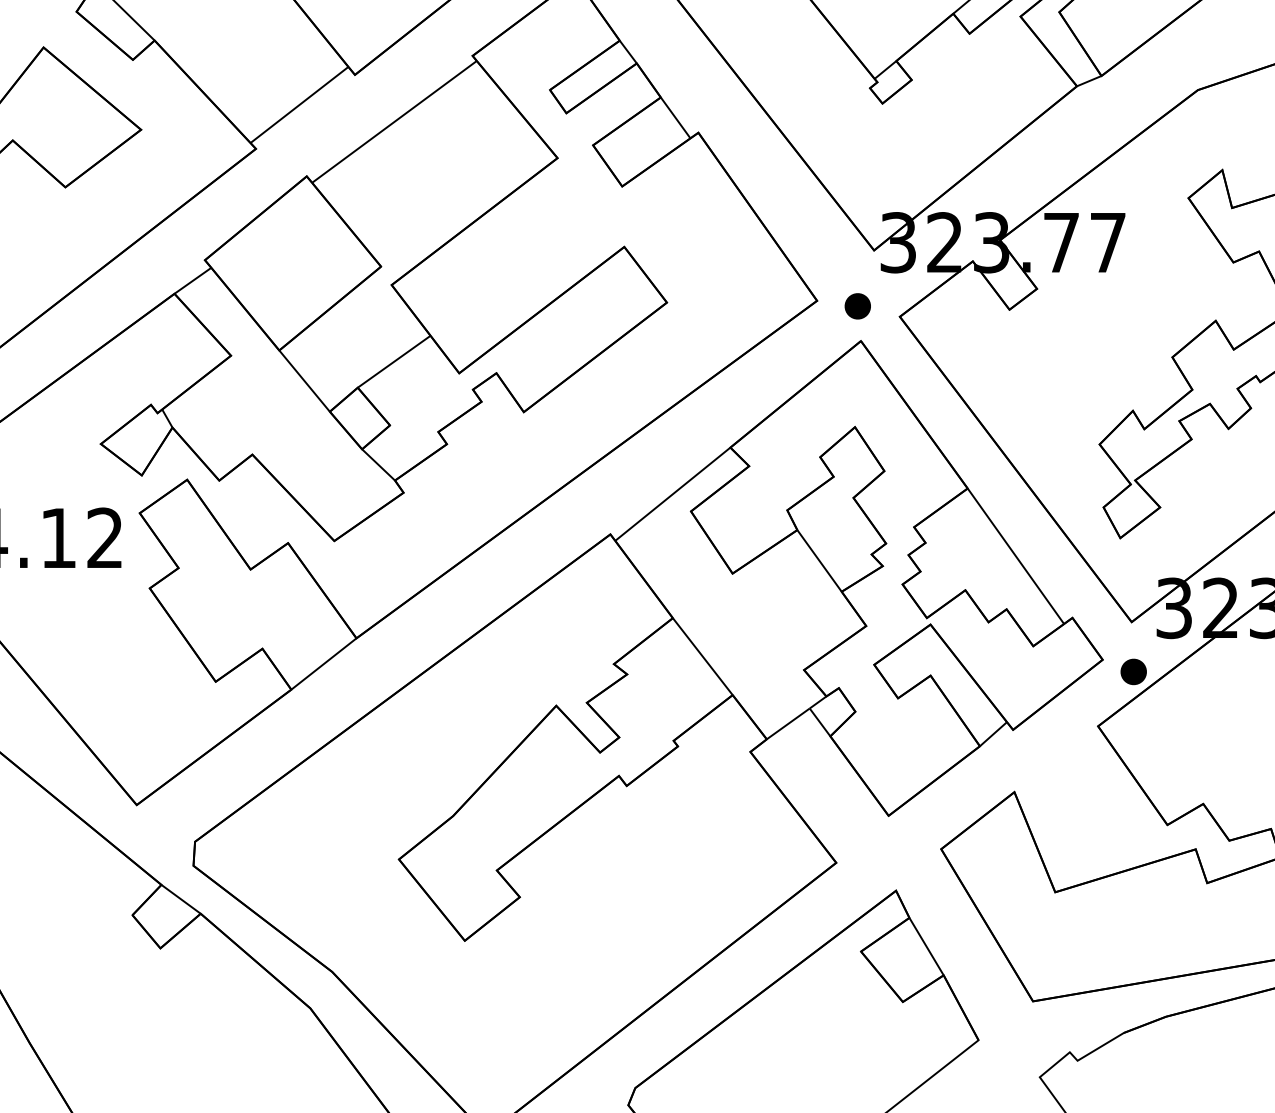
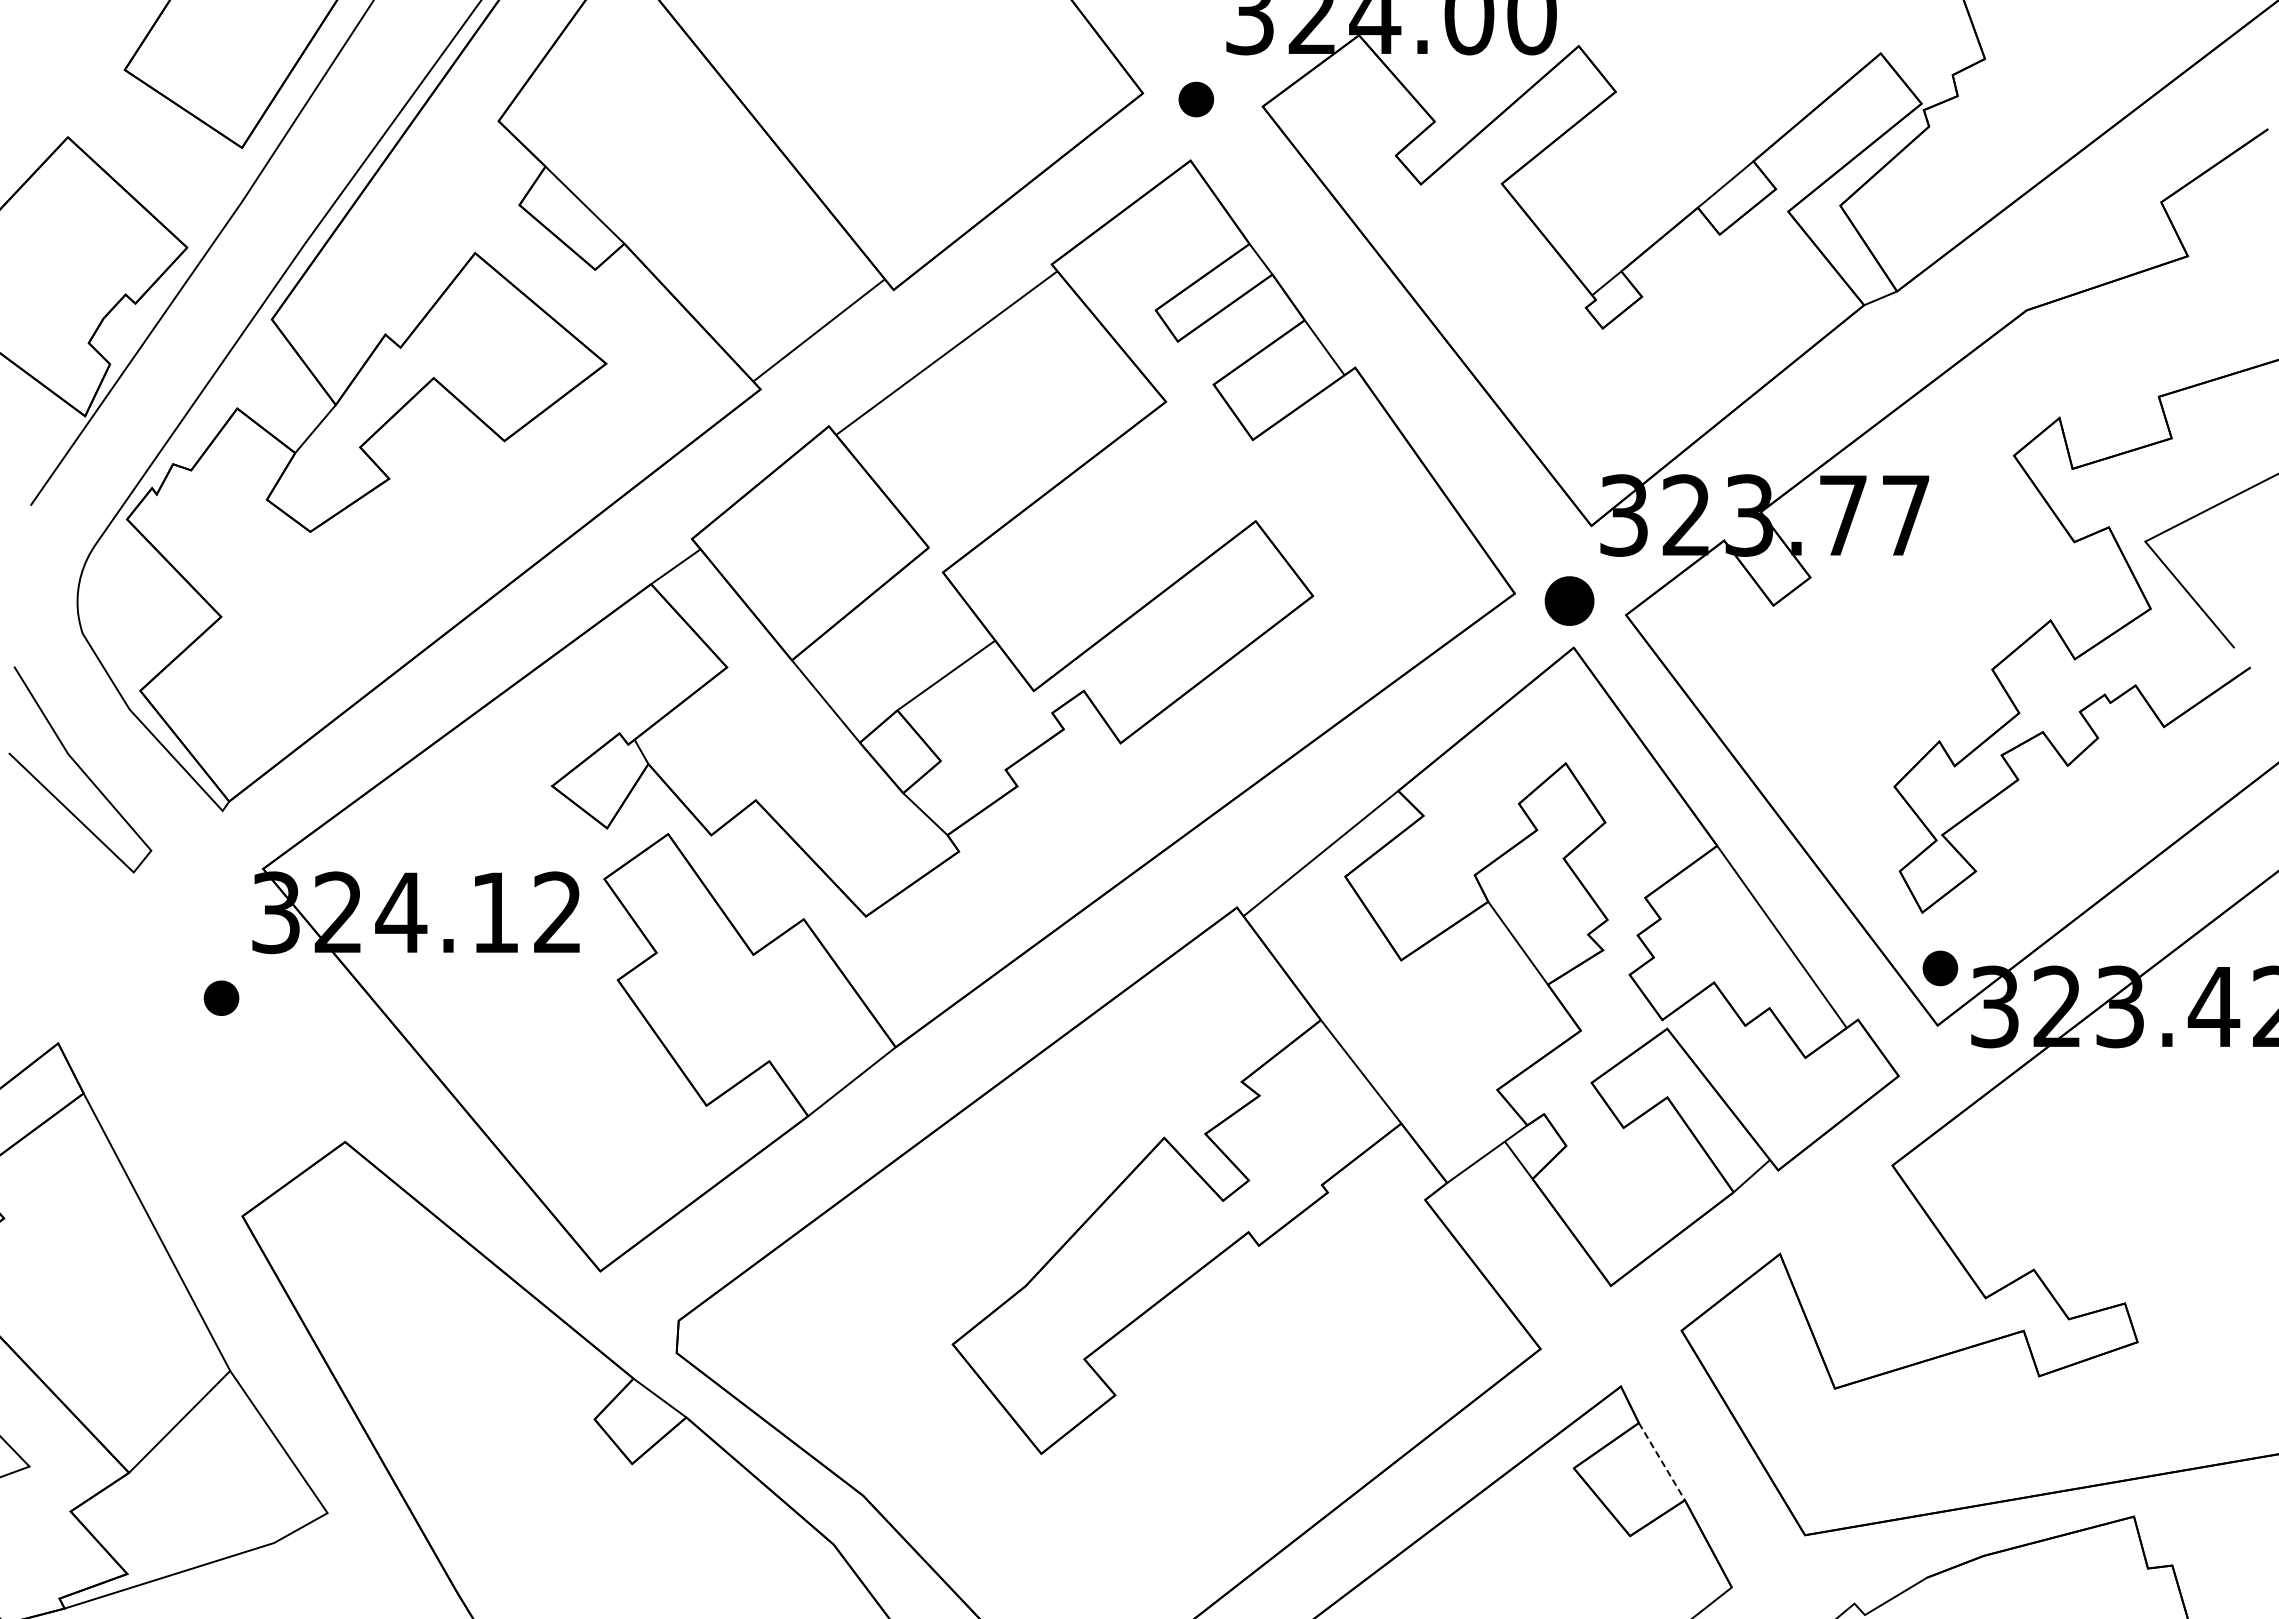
part: (857, 305) -> (1569, 600), size x1.4
part: (1133, 671) -> (1940, 968), moved
line: (926, 946) -> (1661, 1461), solid -> dashed

